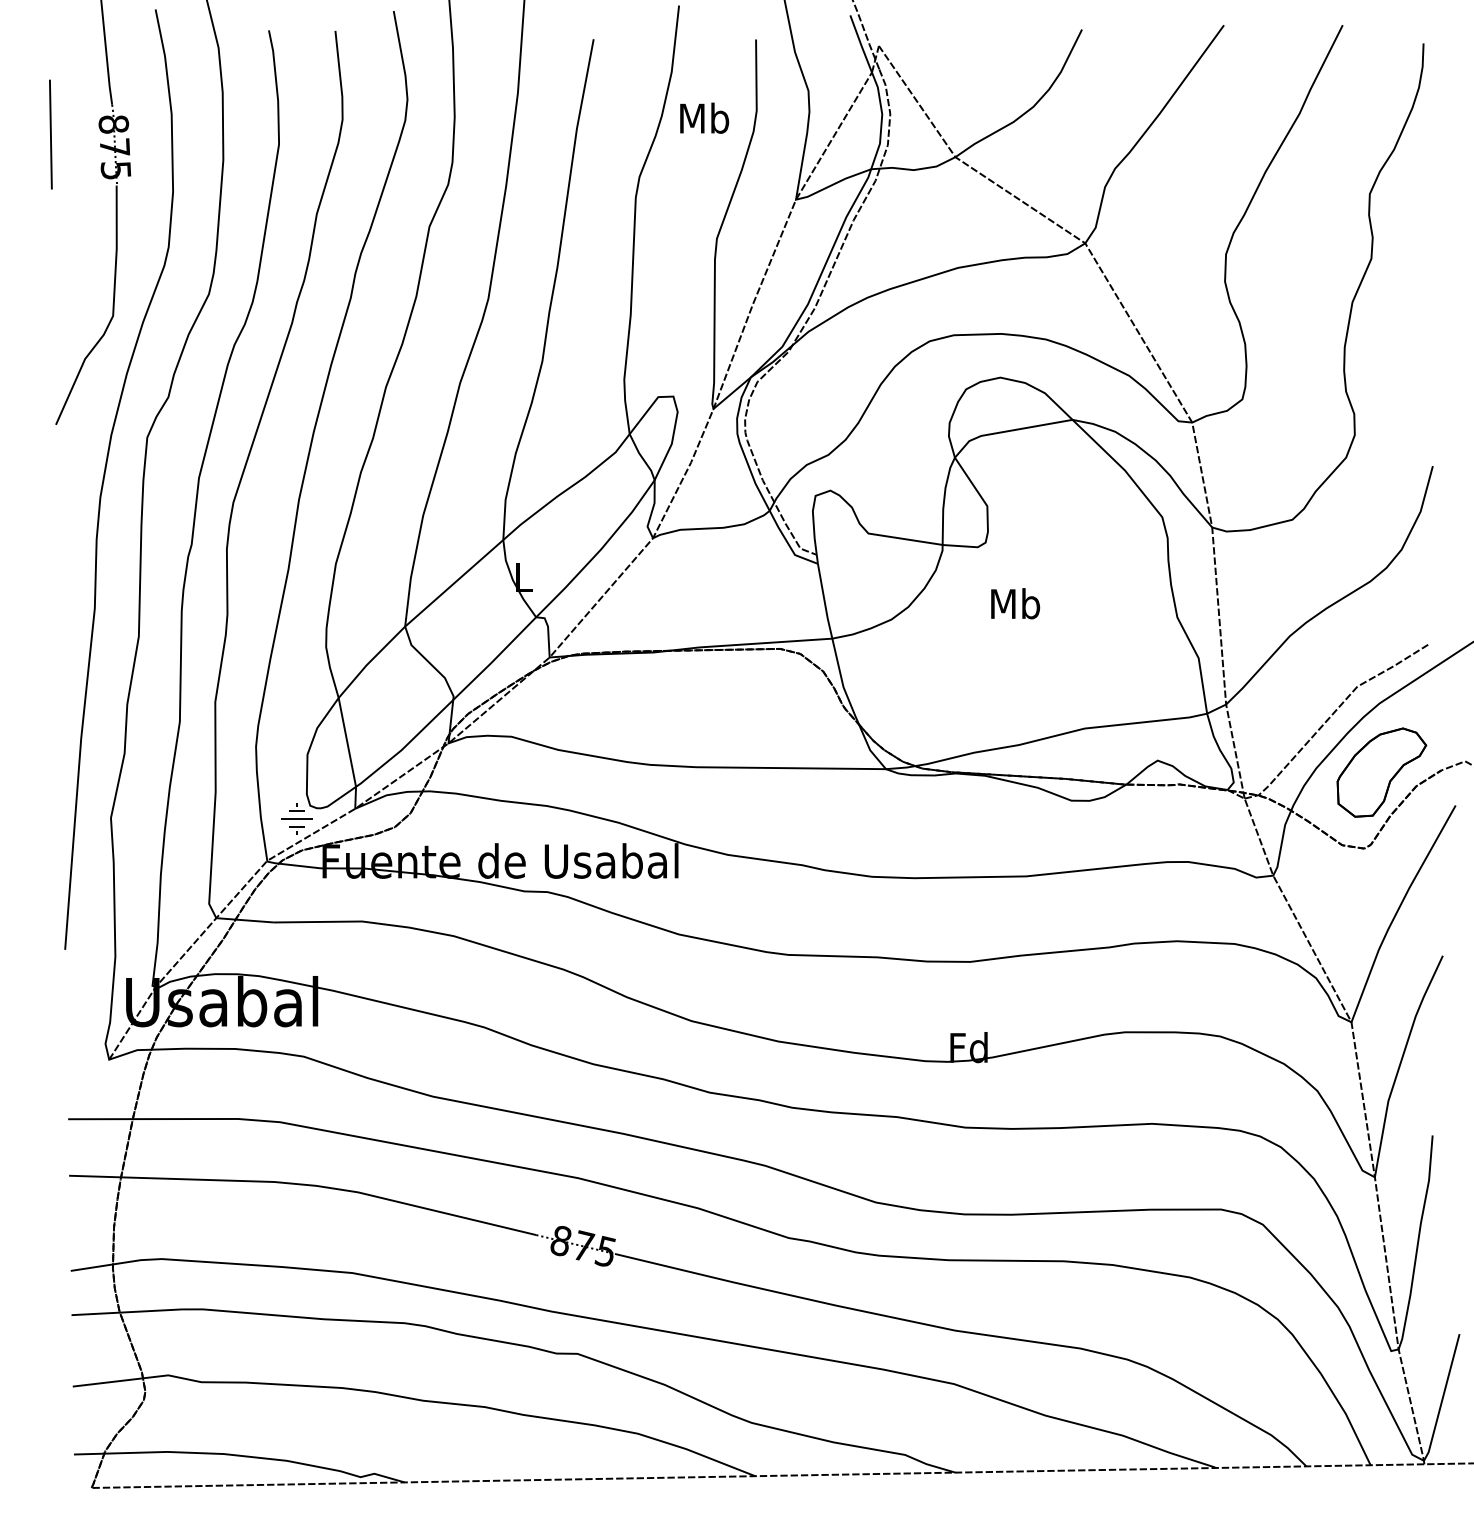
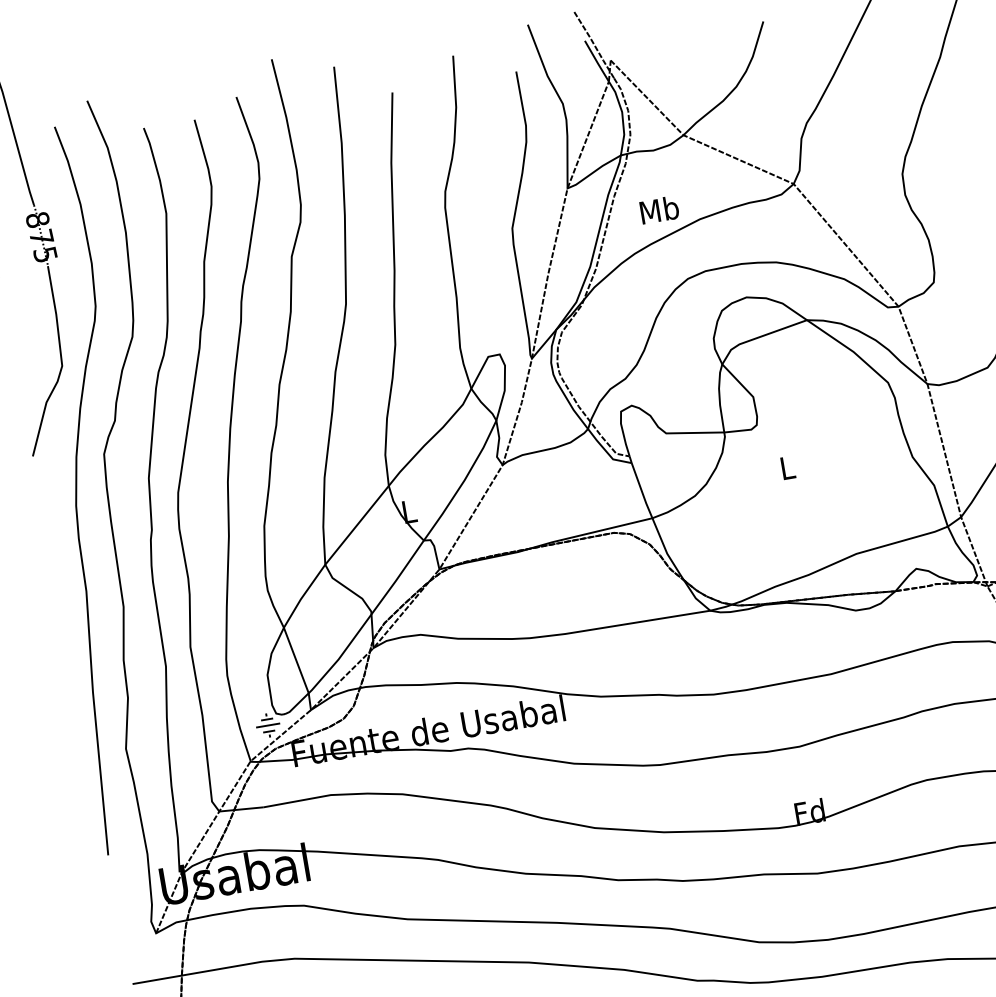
text: (704, 117) -> (659, 209), moved
text: (1015, 603) -> (787, 467), Mb -> L

